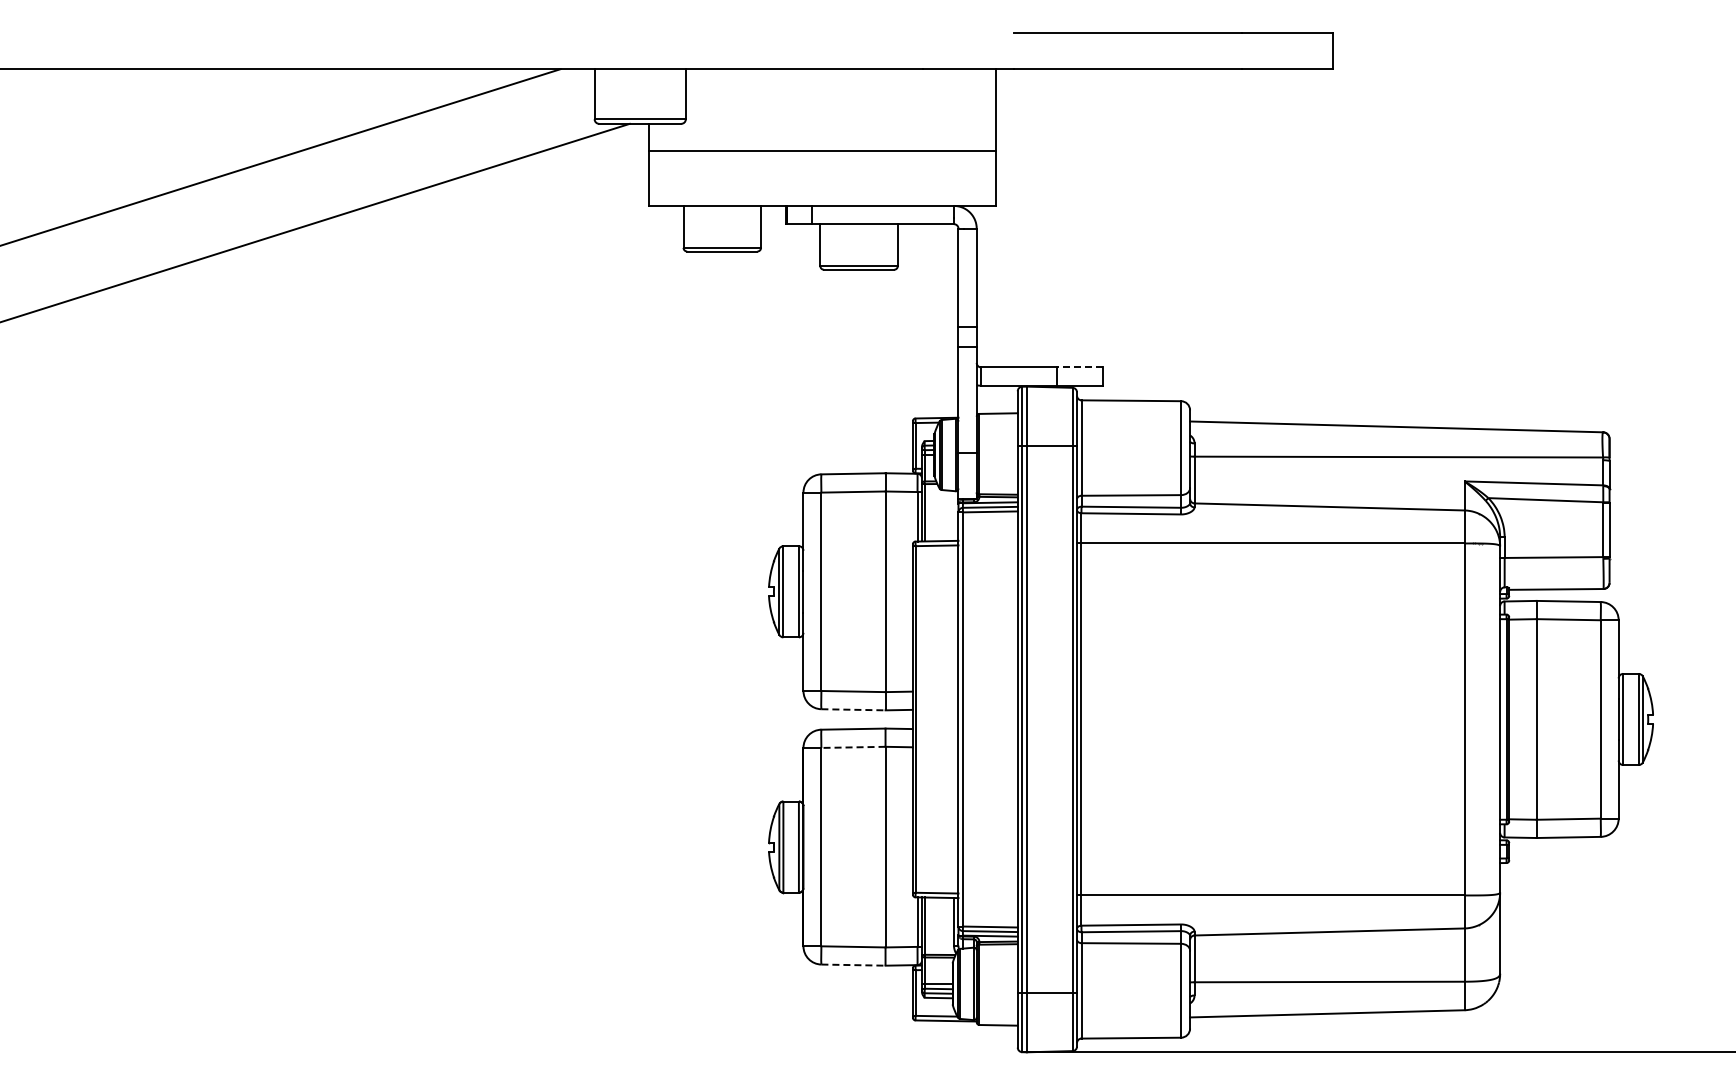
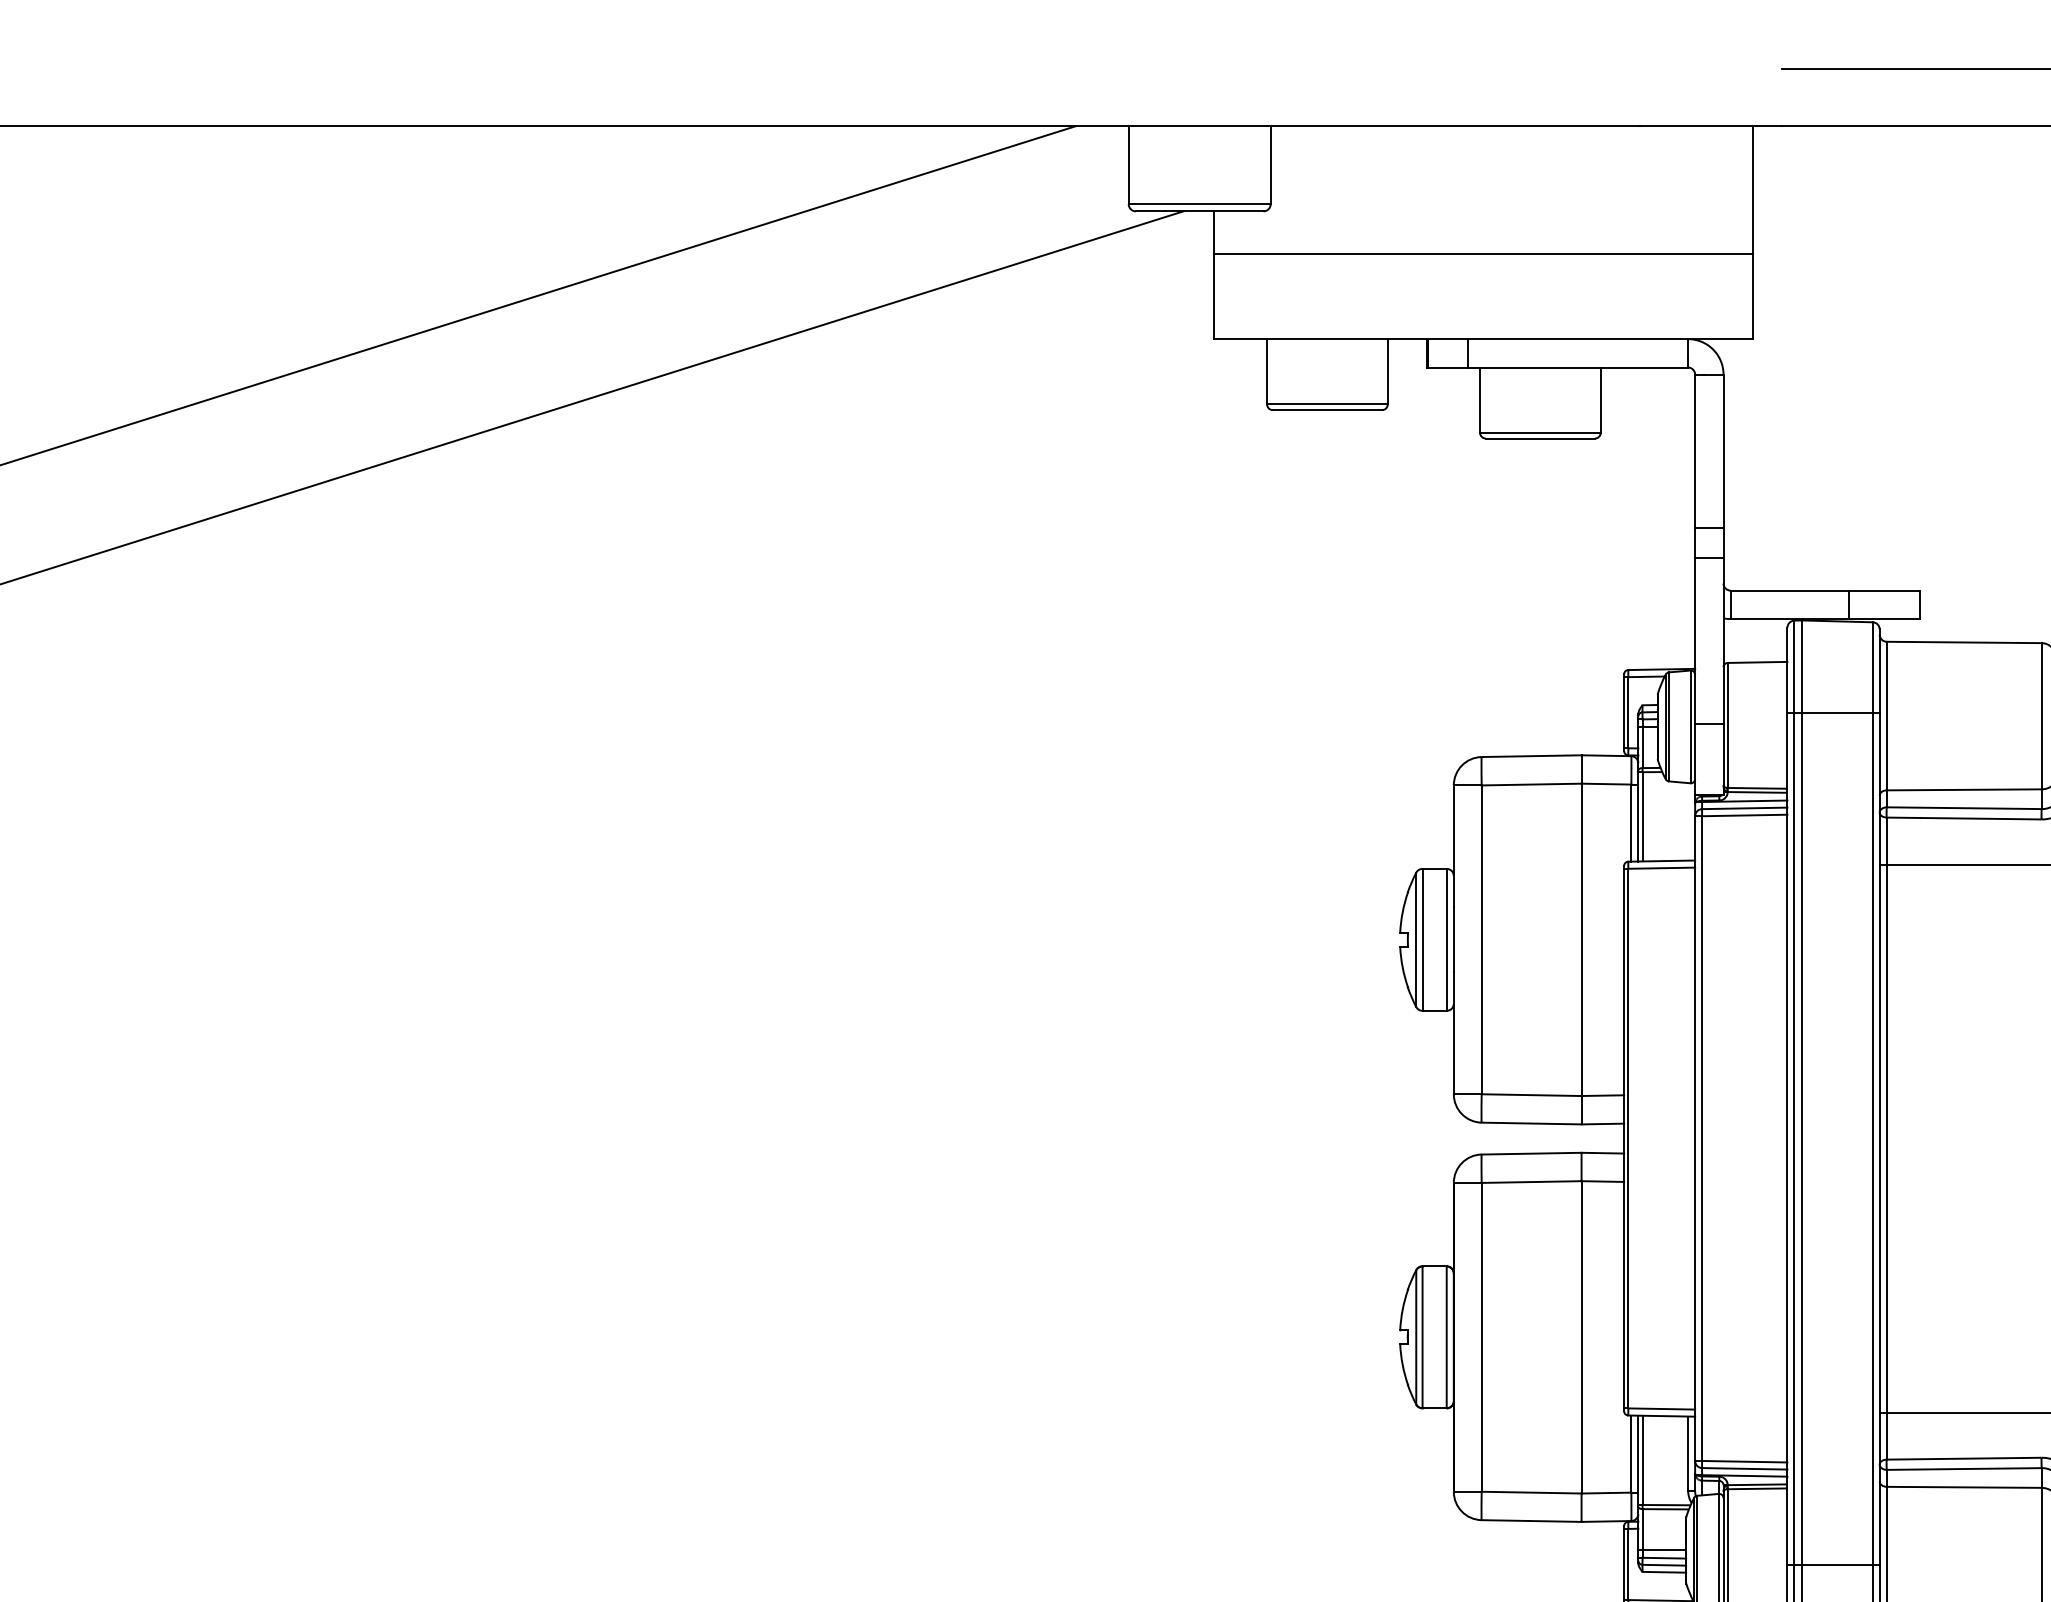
line: (1079, 367) -> (1883, 590), dashed -> solid
line: (853, 709) -> (1531, 1123), dashed -> solid
line: (852, 747) -> (1530, 1182), dashed -> solid
line: (853, 965) -> (1531, 1521), dashed -> solid

